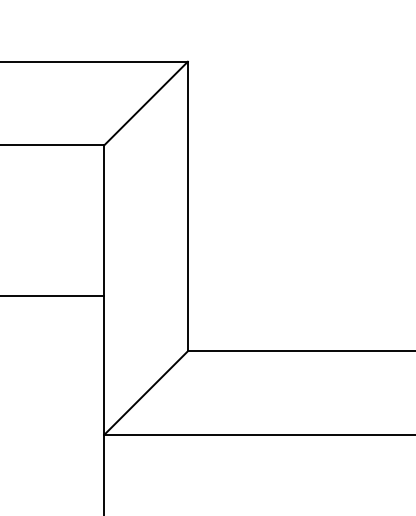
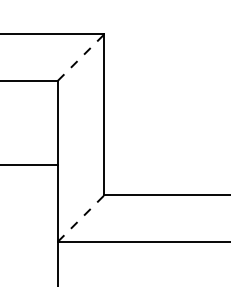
line: (146, 103) -> (81, 57), solid -> dashed
line: (146, 392) -> (81, 218), solid -> dashed

